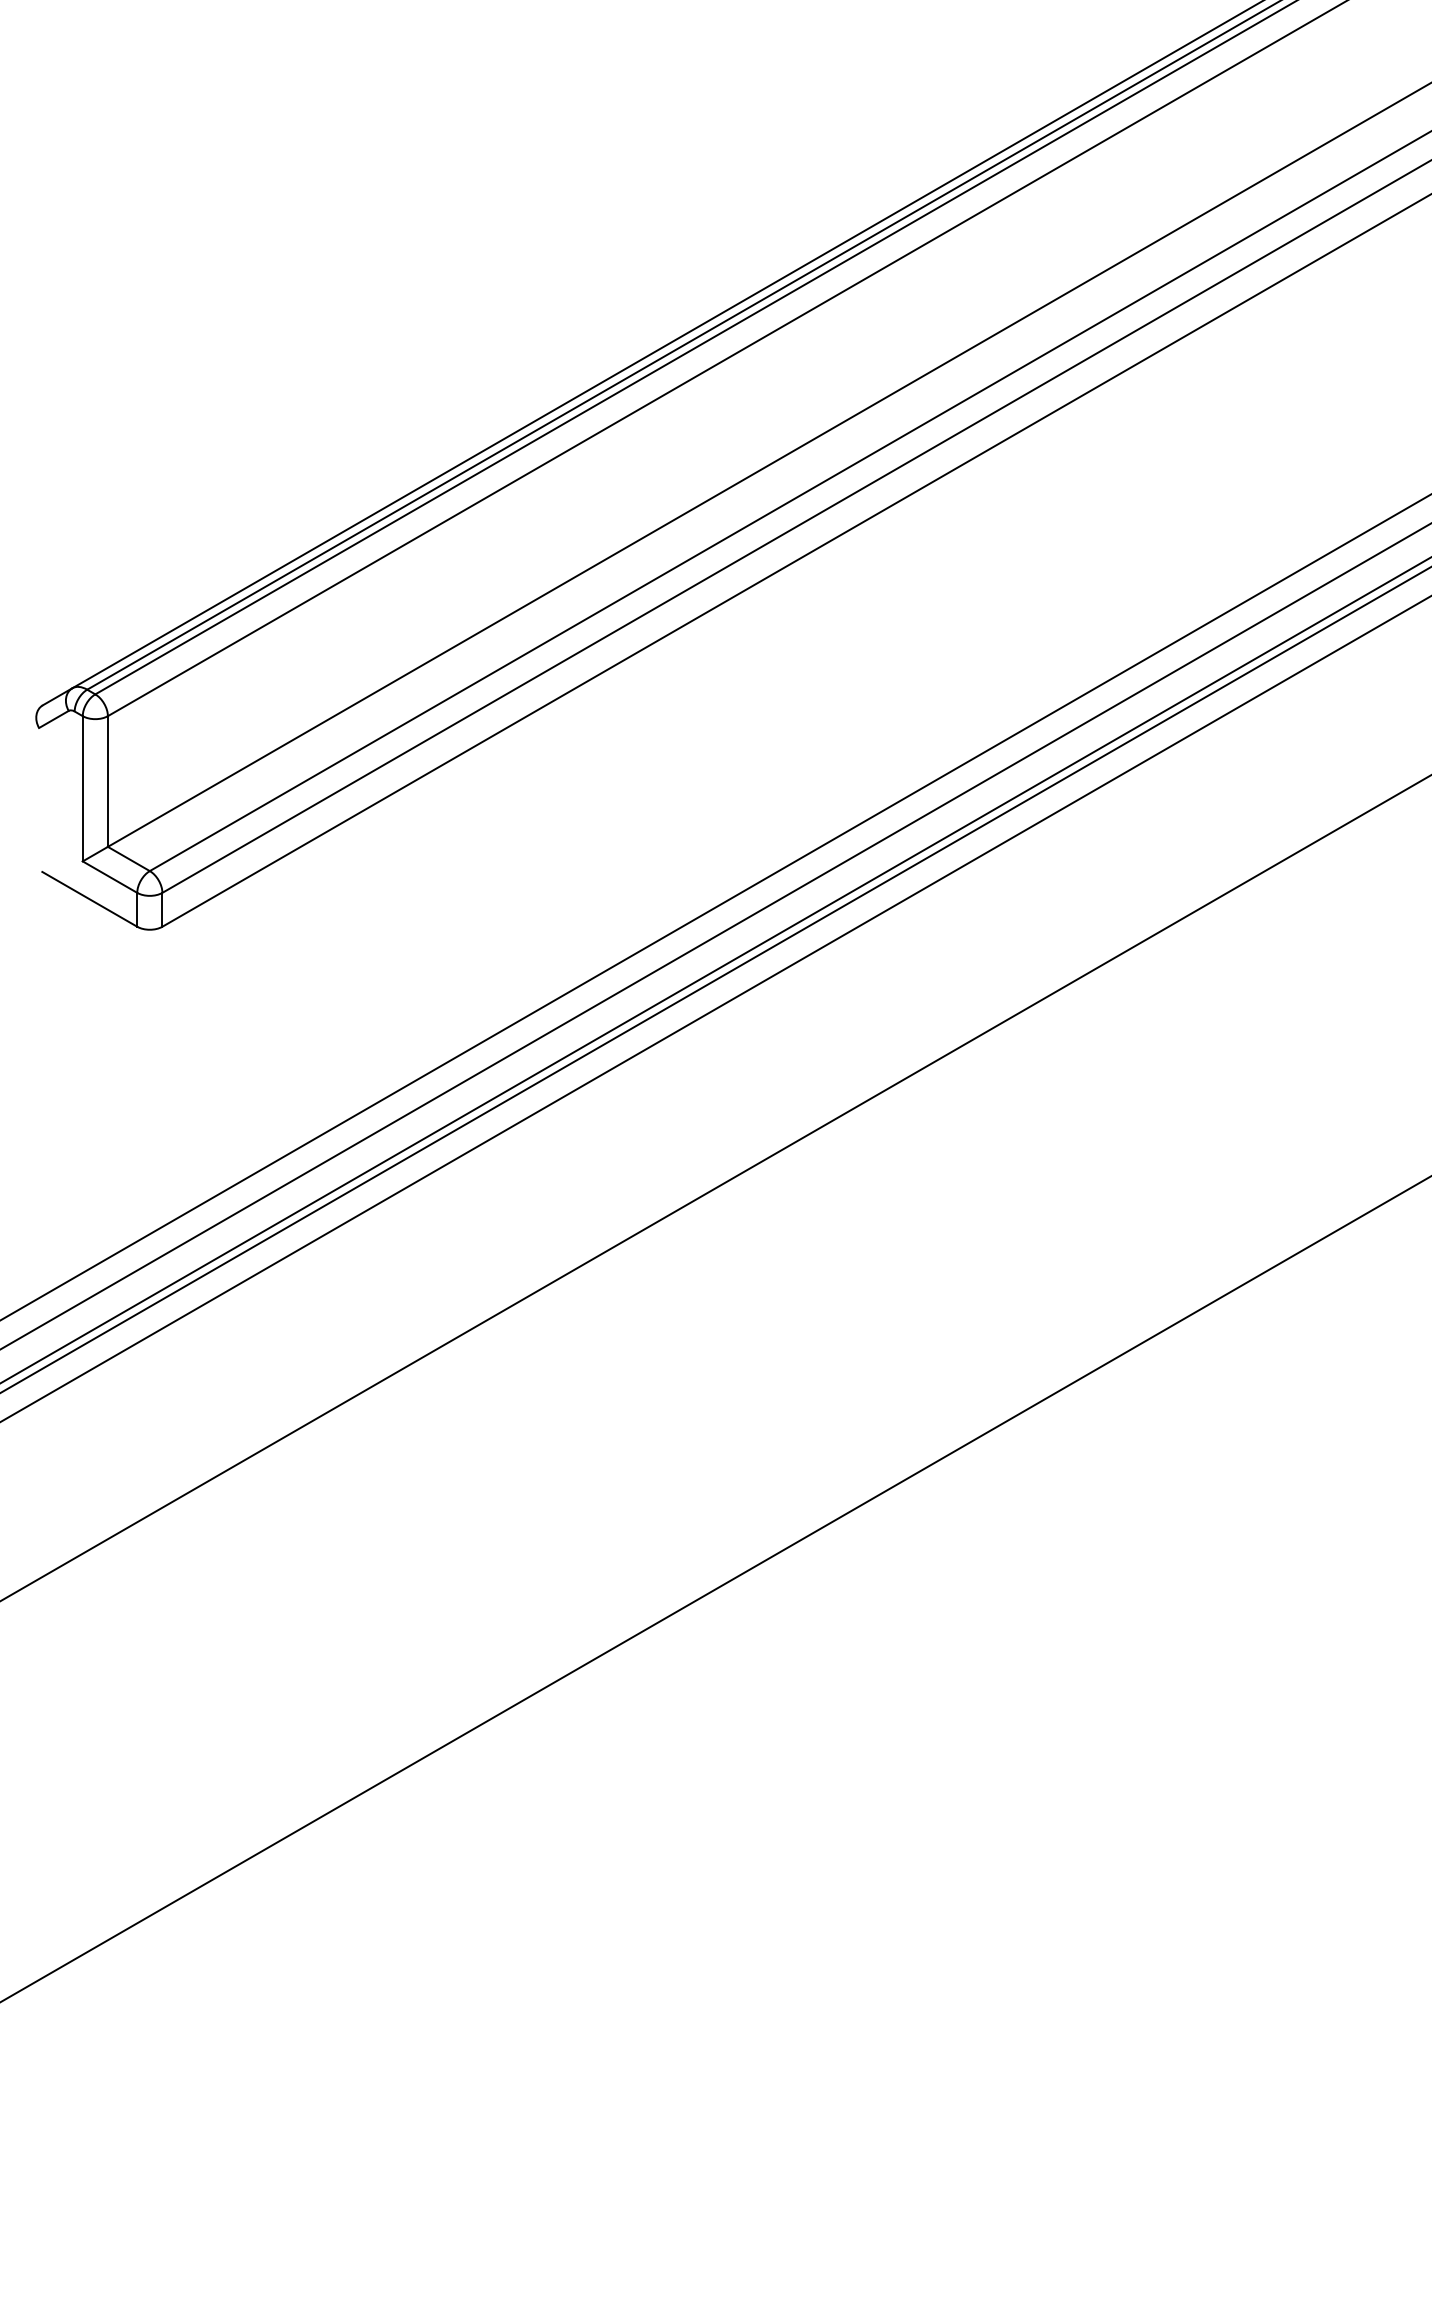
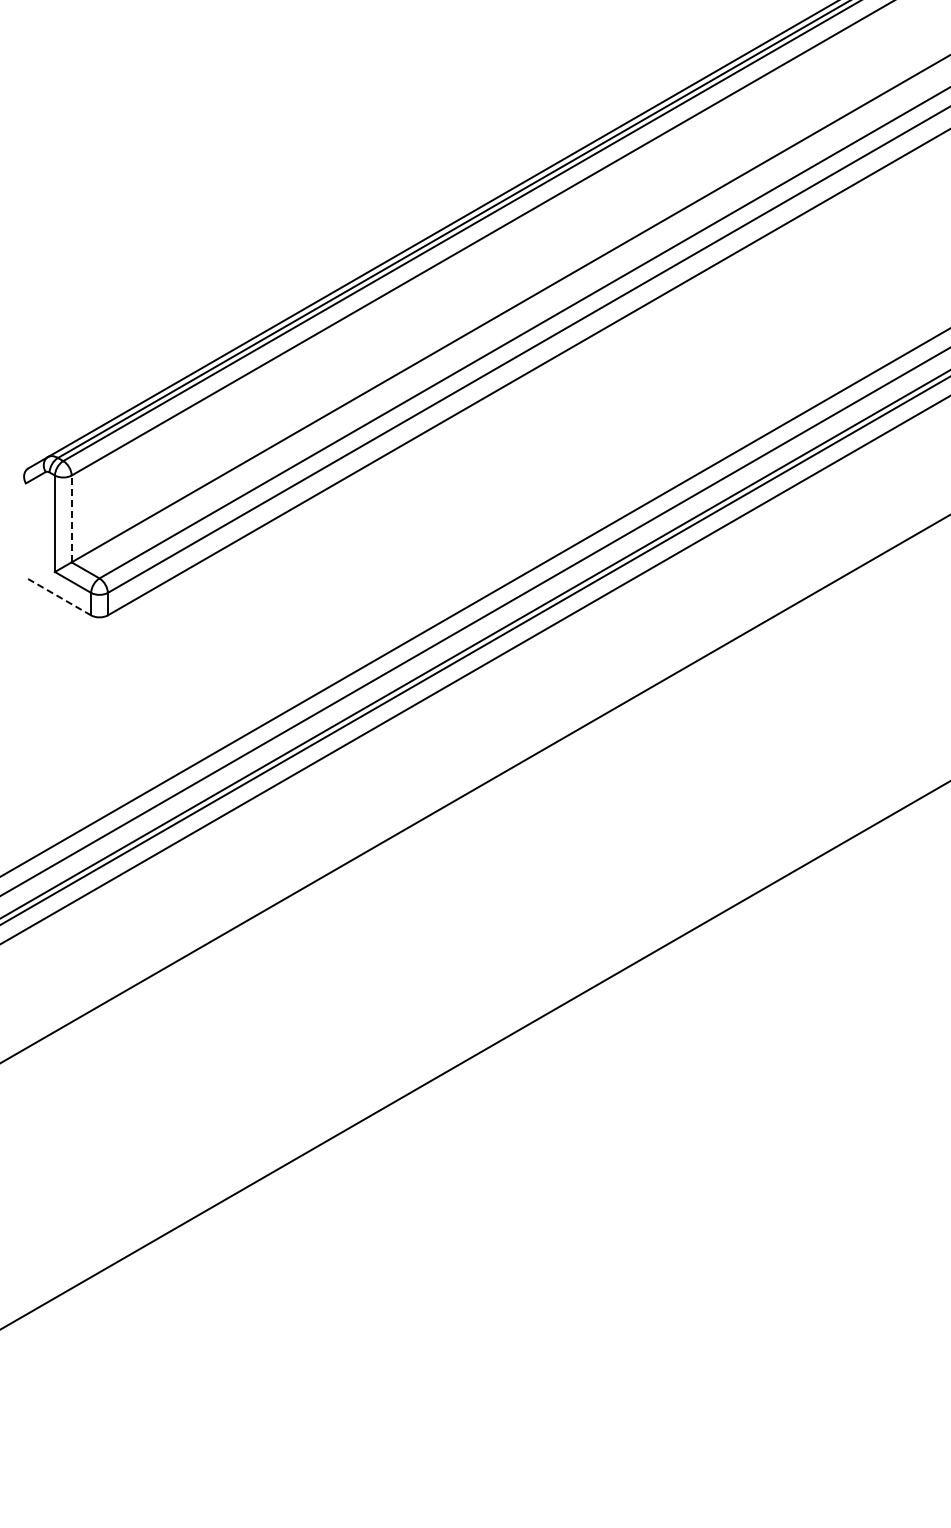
line: (107, 780) -> (71, 518), solid -> dashed
line: (89, 898) -> (59, 596), solid -> dashed

